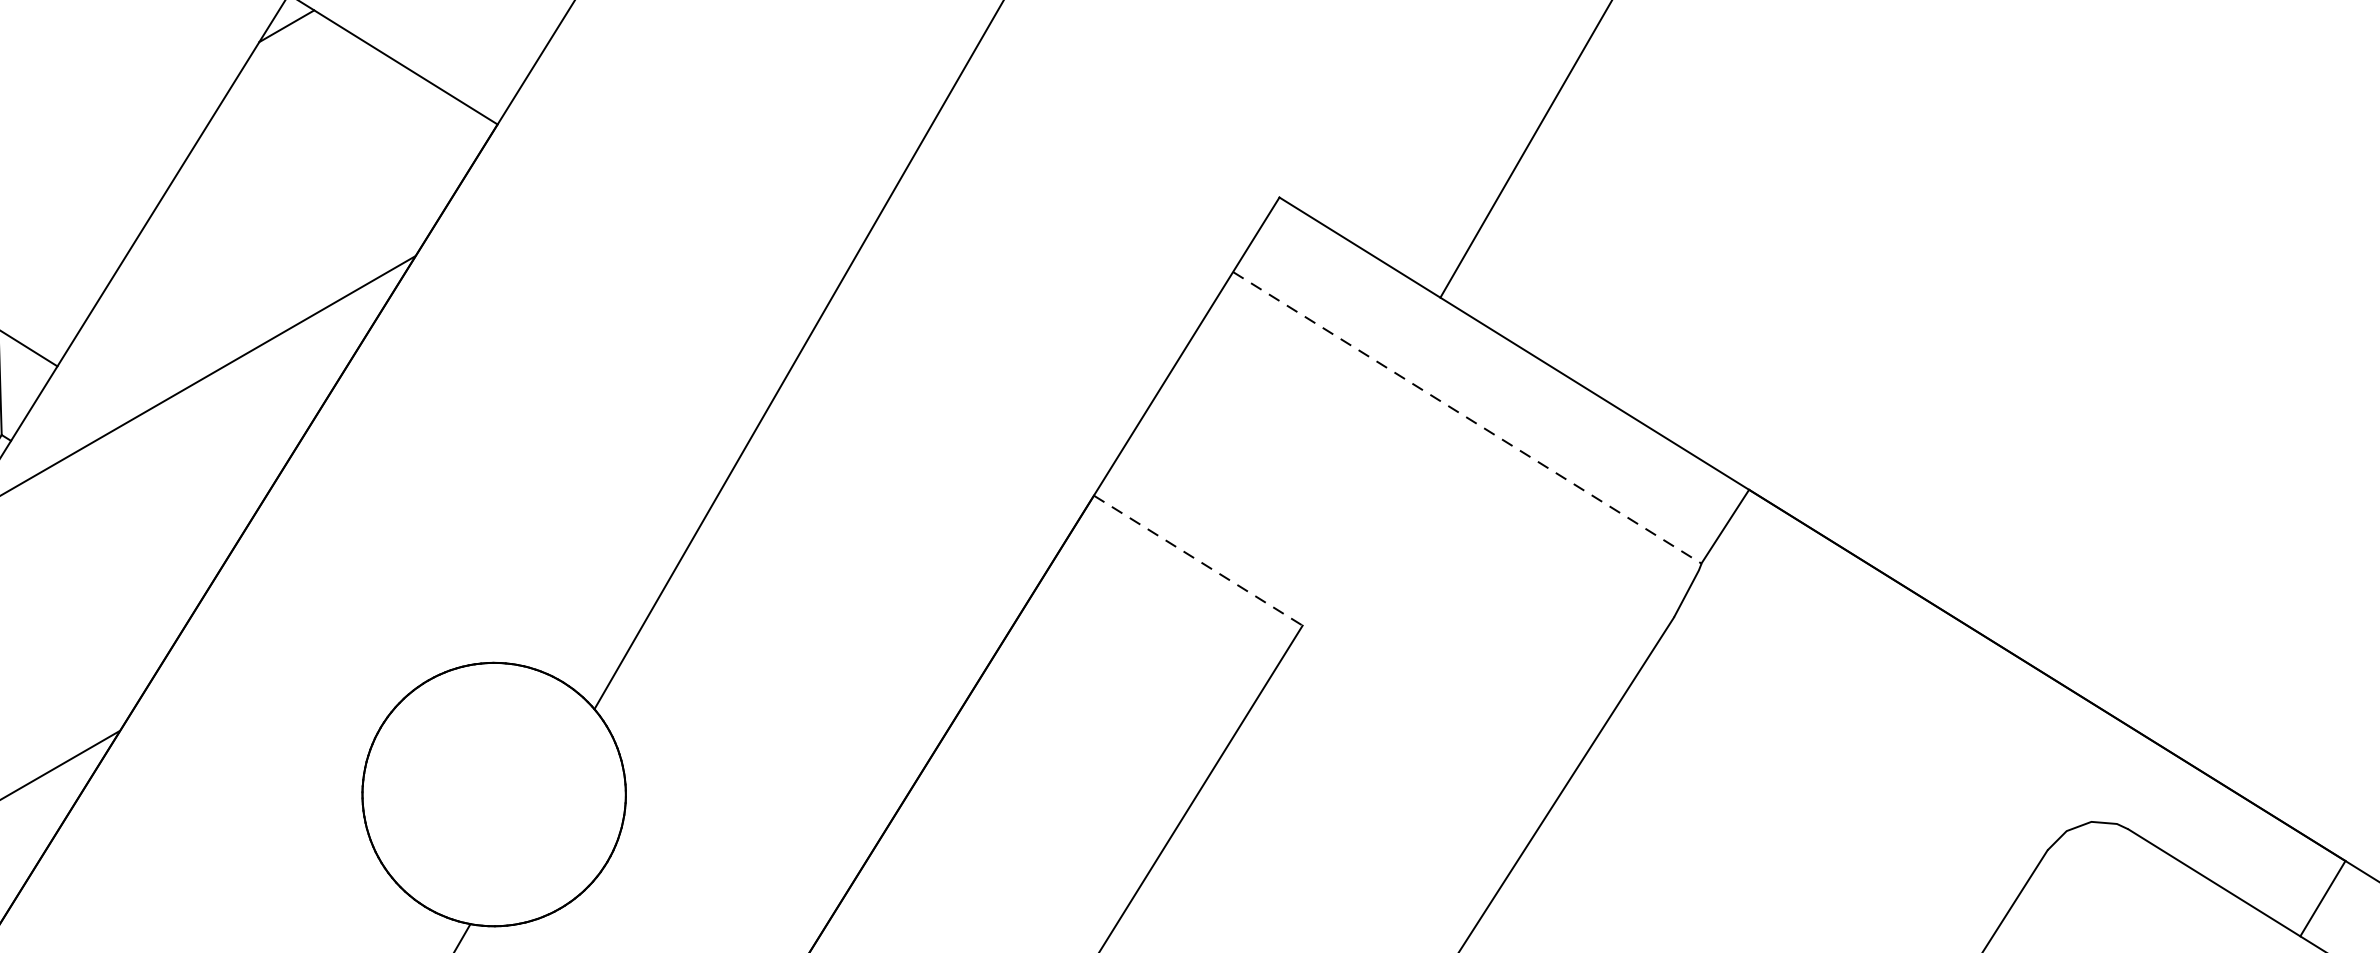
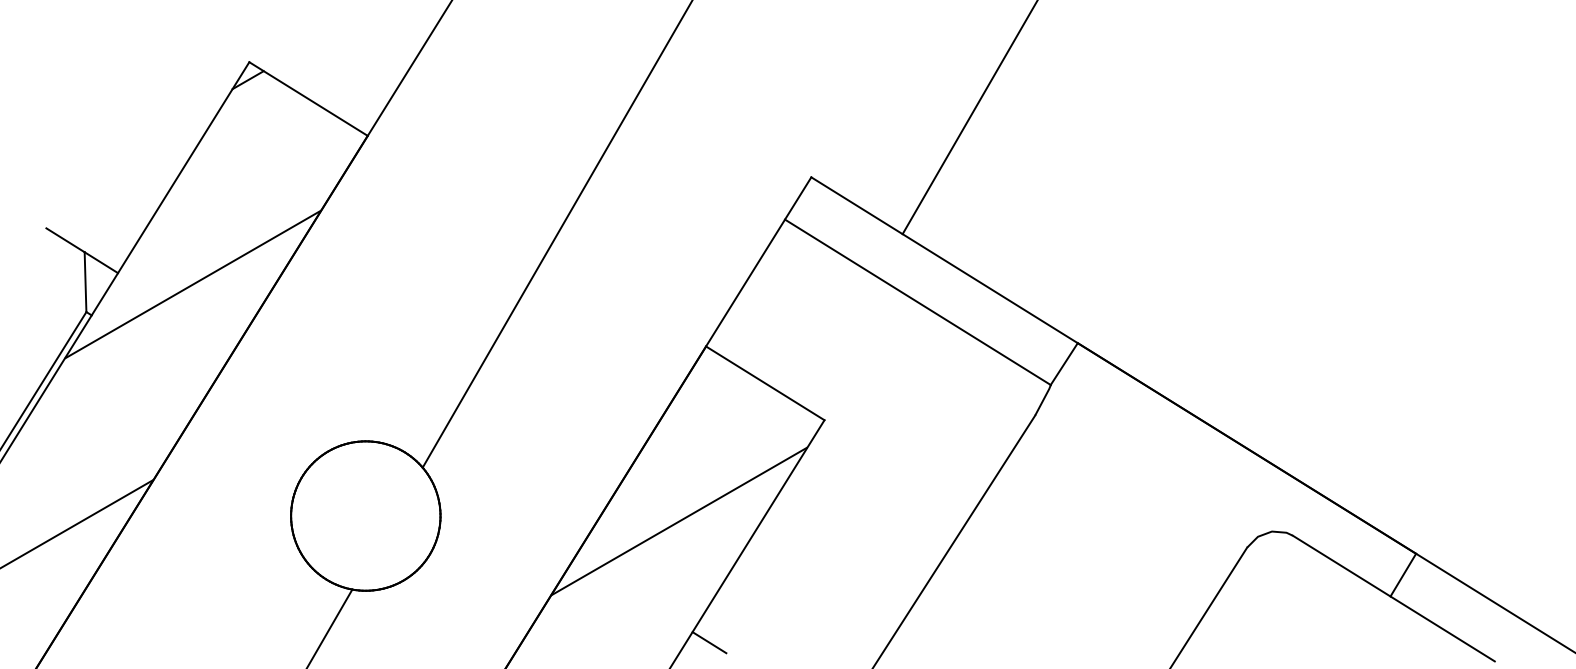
line: (1468, 418) -> (918, 302), dashed -> solid
line: (1198, 560) -> (765, 383), dashed -> solid
line: (1047, 804) -> (679, 521), added

